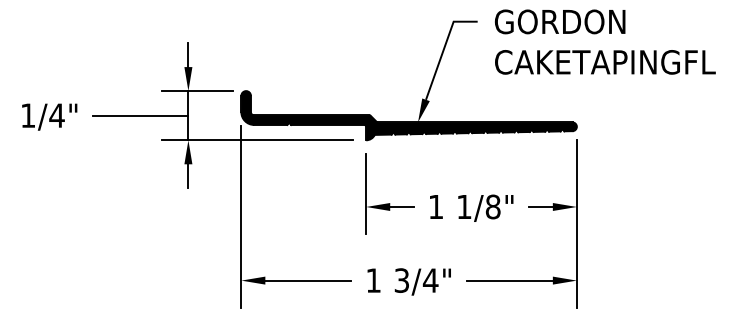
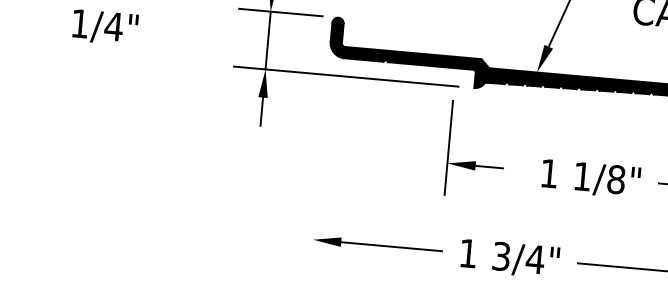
line: (140, 115) -> (211, 35), removed
part: (389, 203) -> (475, 161), moved
line: (241, 216) -> (319, 164), removed

